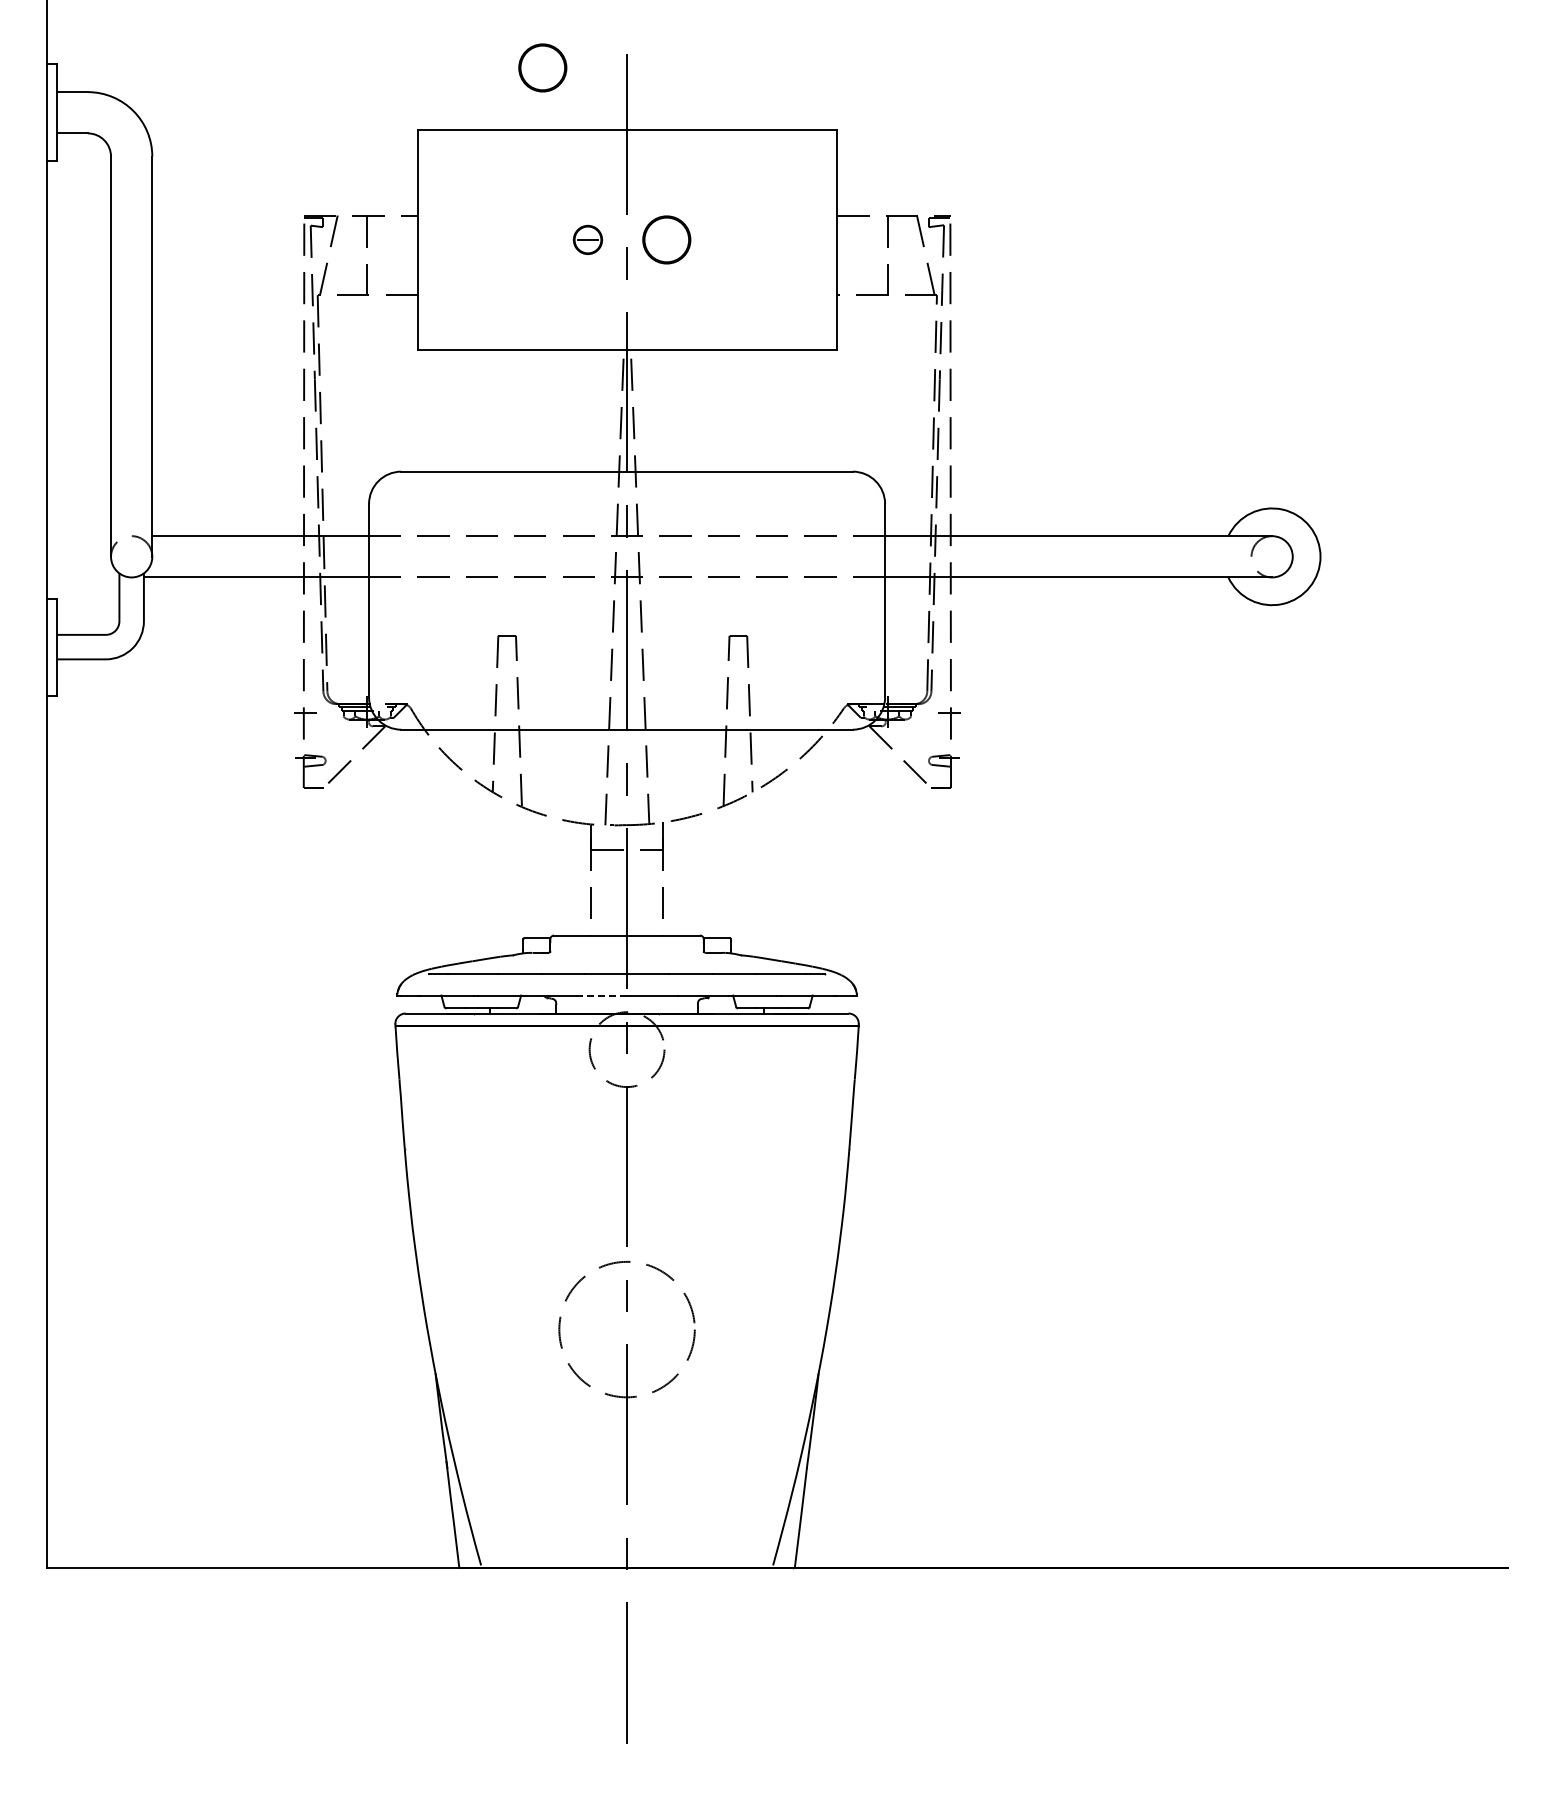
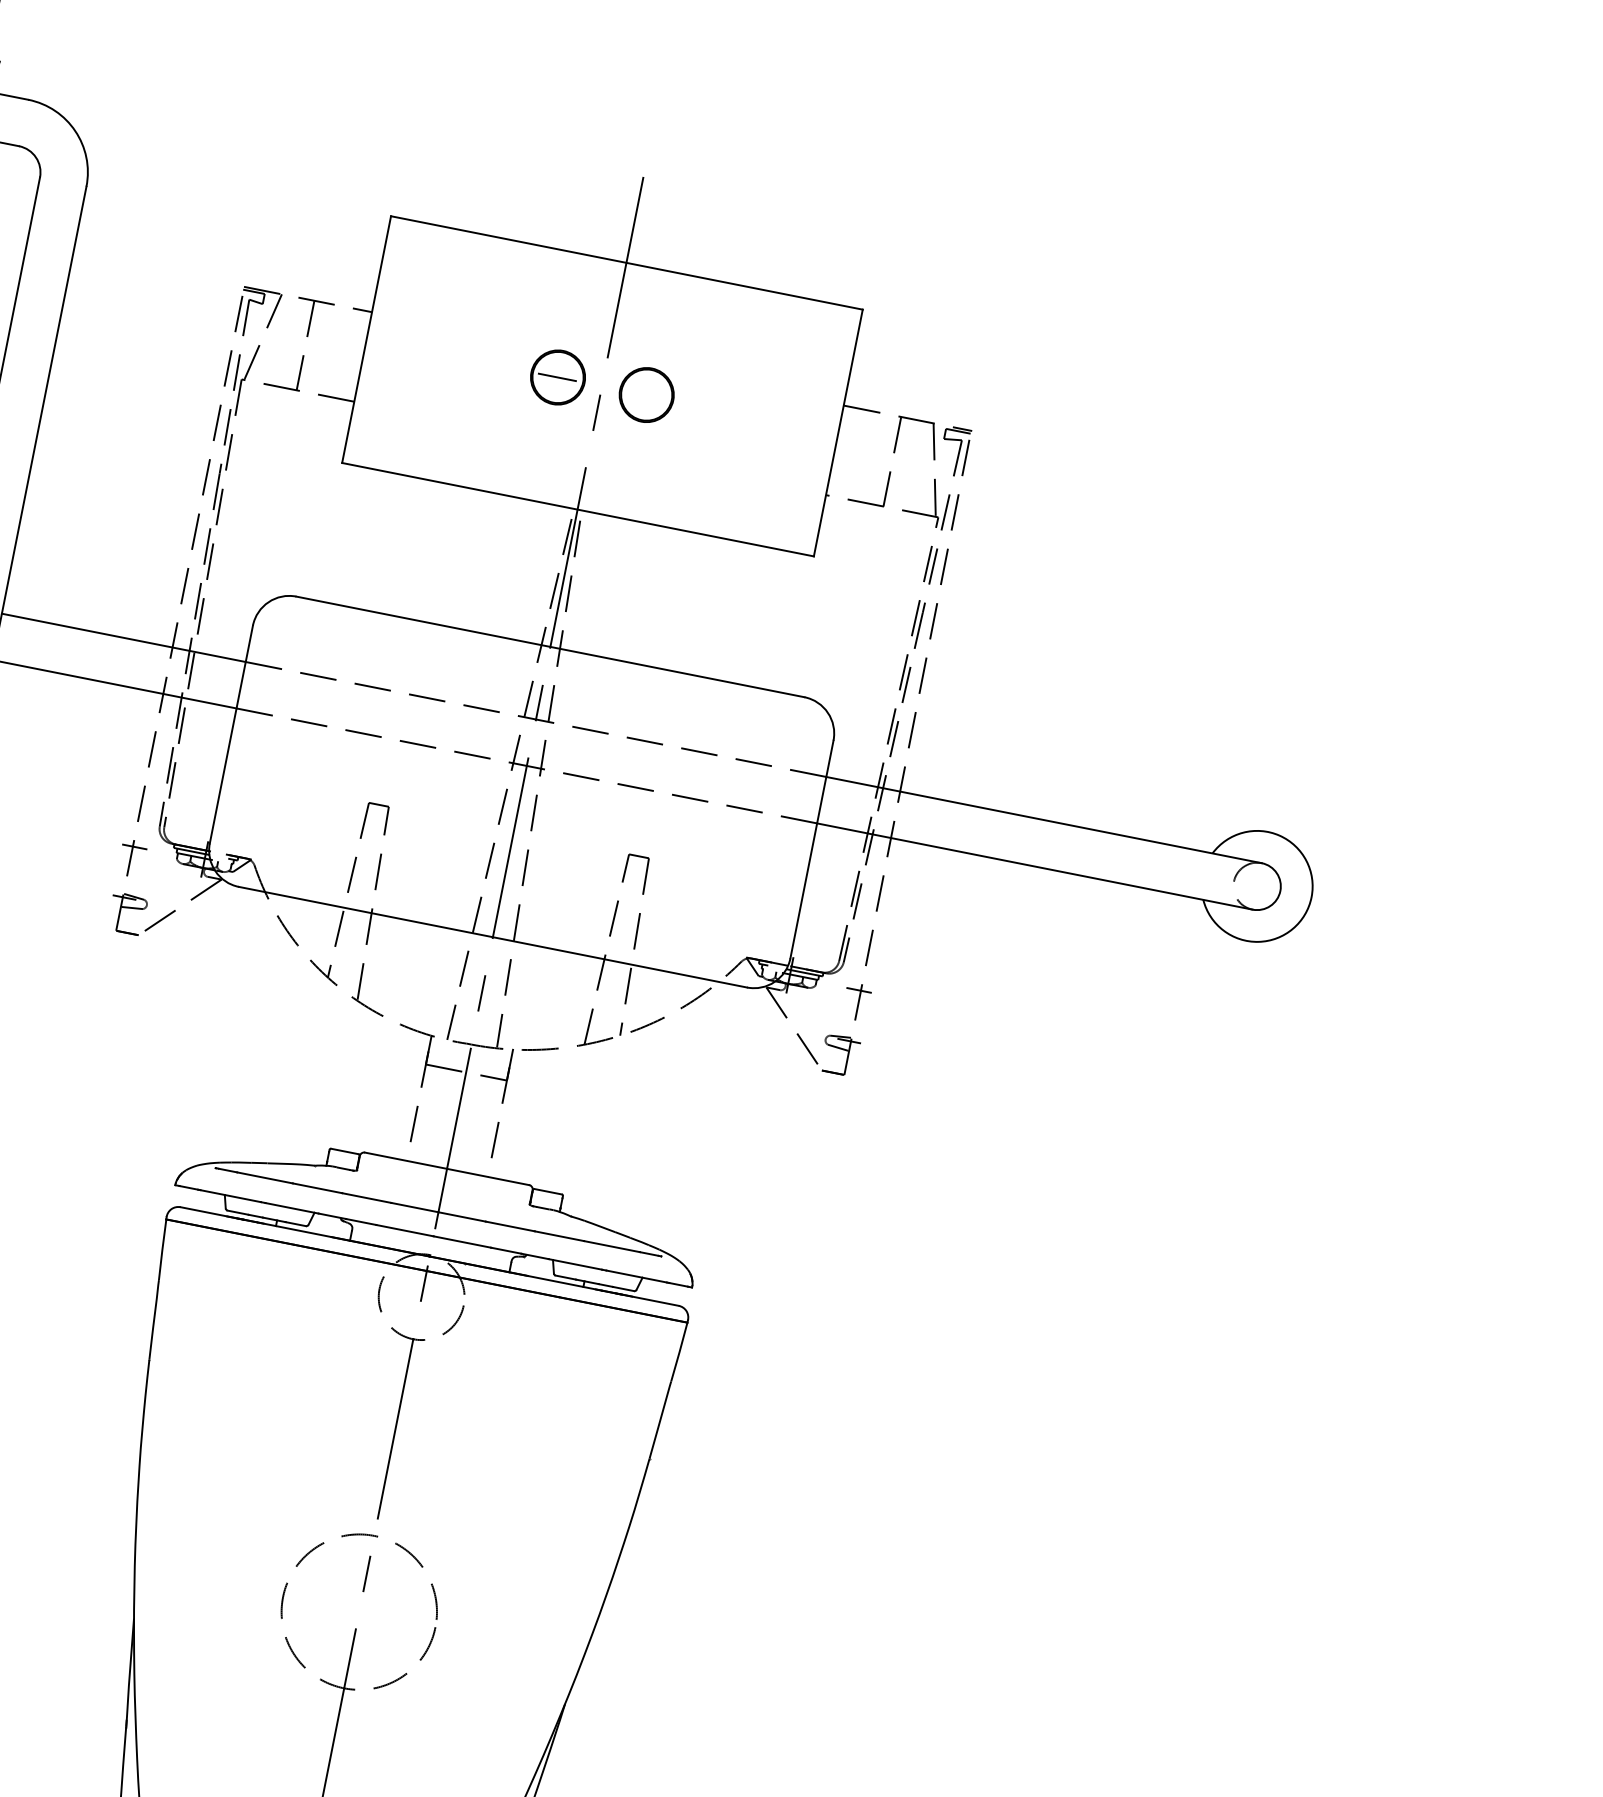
circle: (542, 67) -> (545, 173), removed
part: (587, 239) -> (557, 376), size x1.67
line: (602, 995) -> (406, 1230), dashed -> solid

